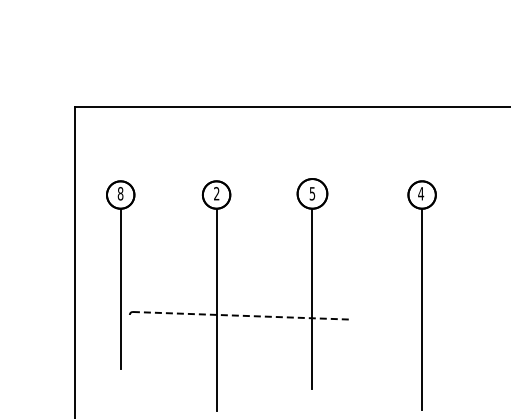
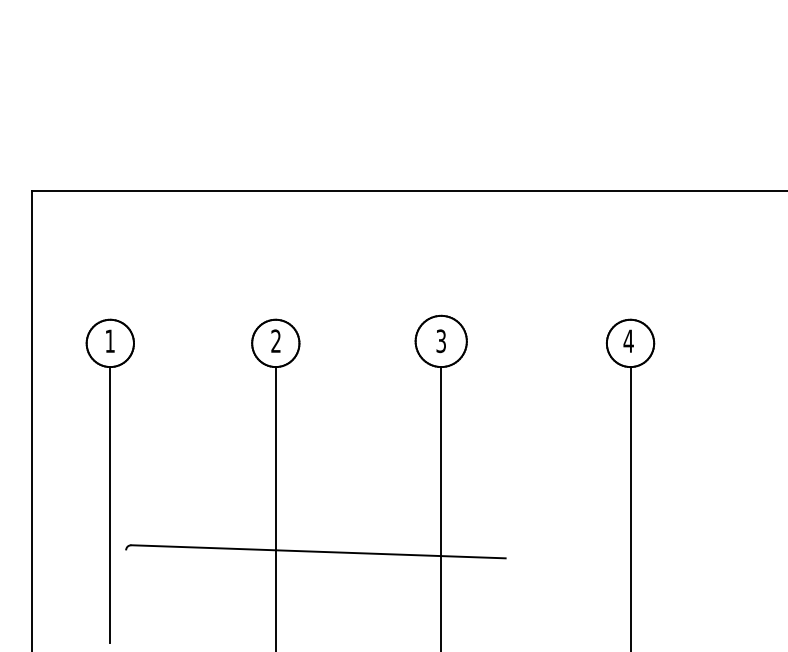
text: (120, 193) -> (109, 340), 8 -> 1
text: (312, 193) -> (441, 340), 5 -> 3
line: (241, 315) -> (318, 551), dashed -> solid

